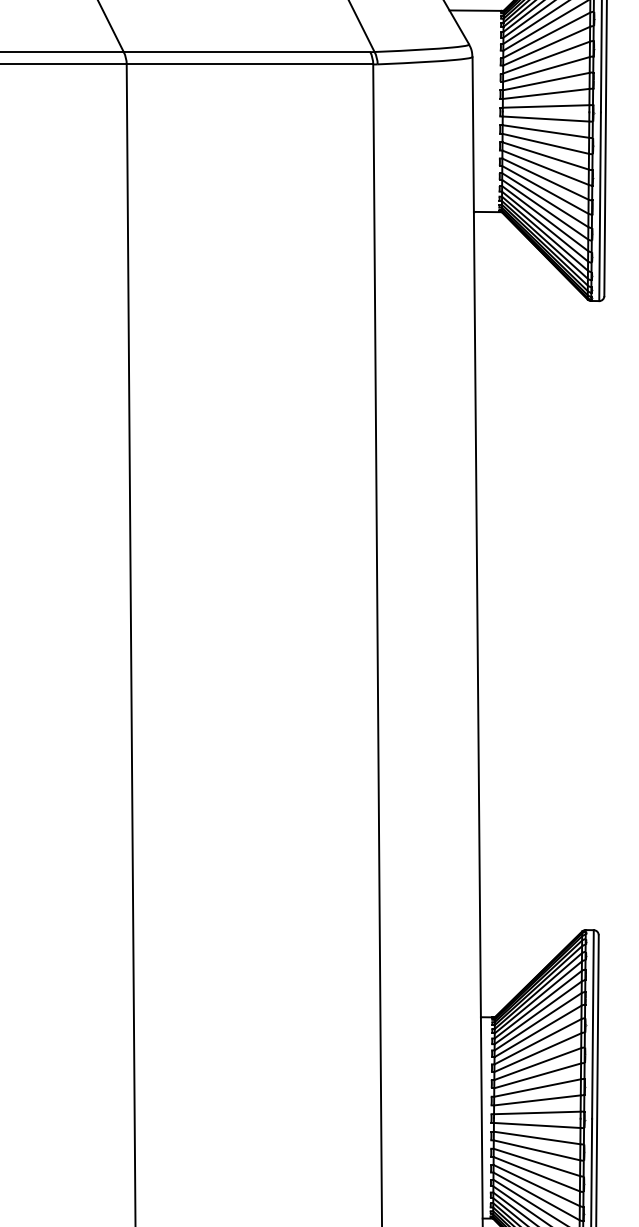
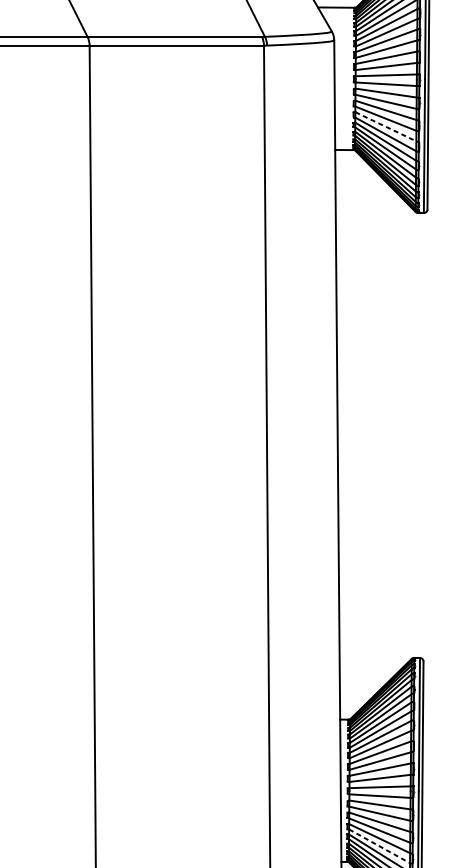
line: (545, 179) -> (385, 127), solid -> dashed
line: (537, 1196) -> (380, 846), solid -> dashed

